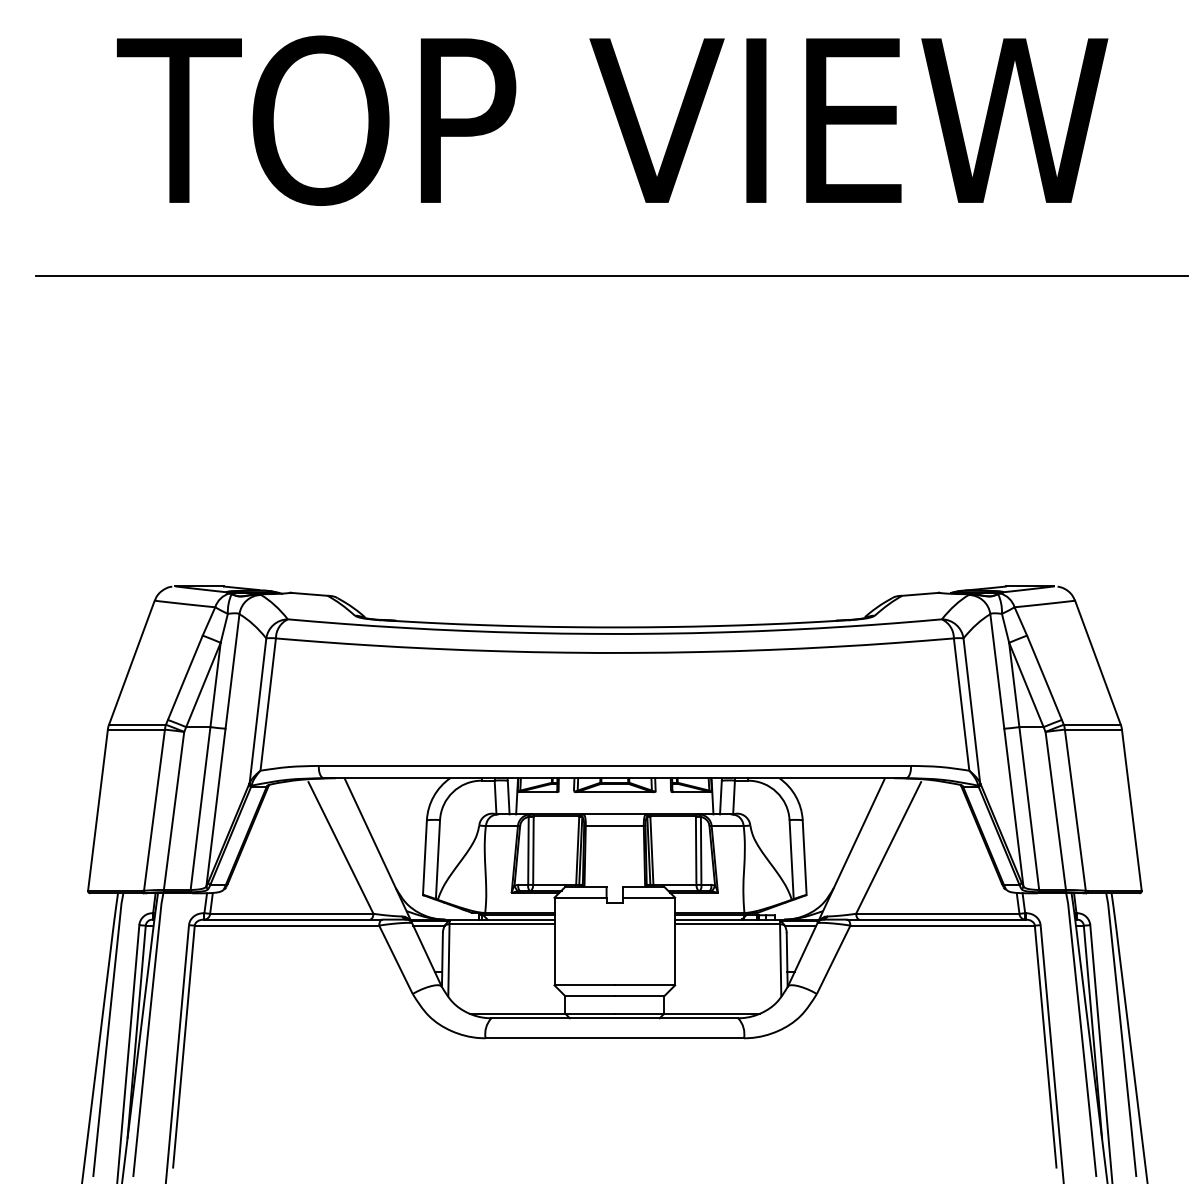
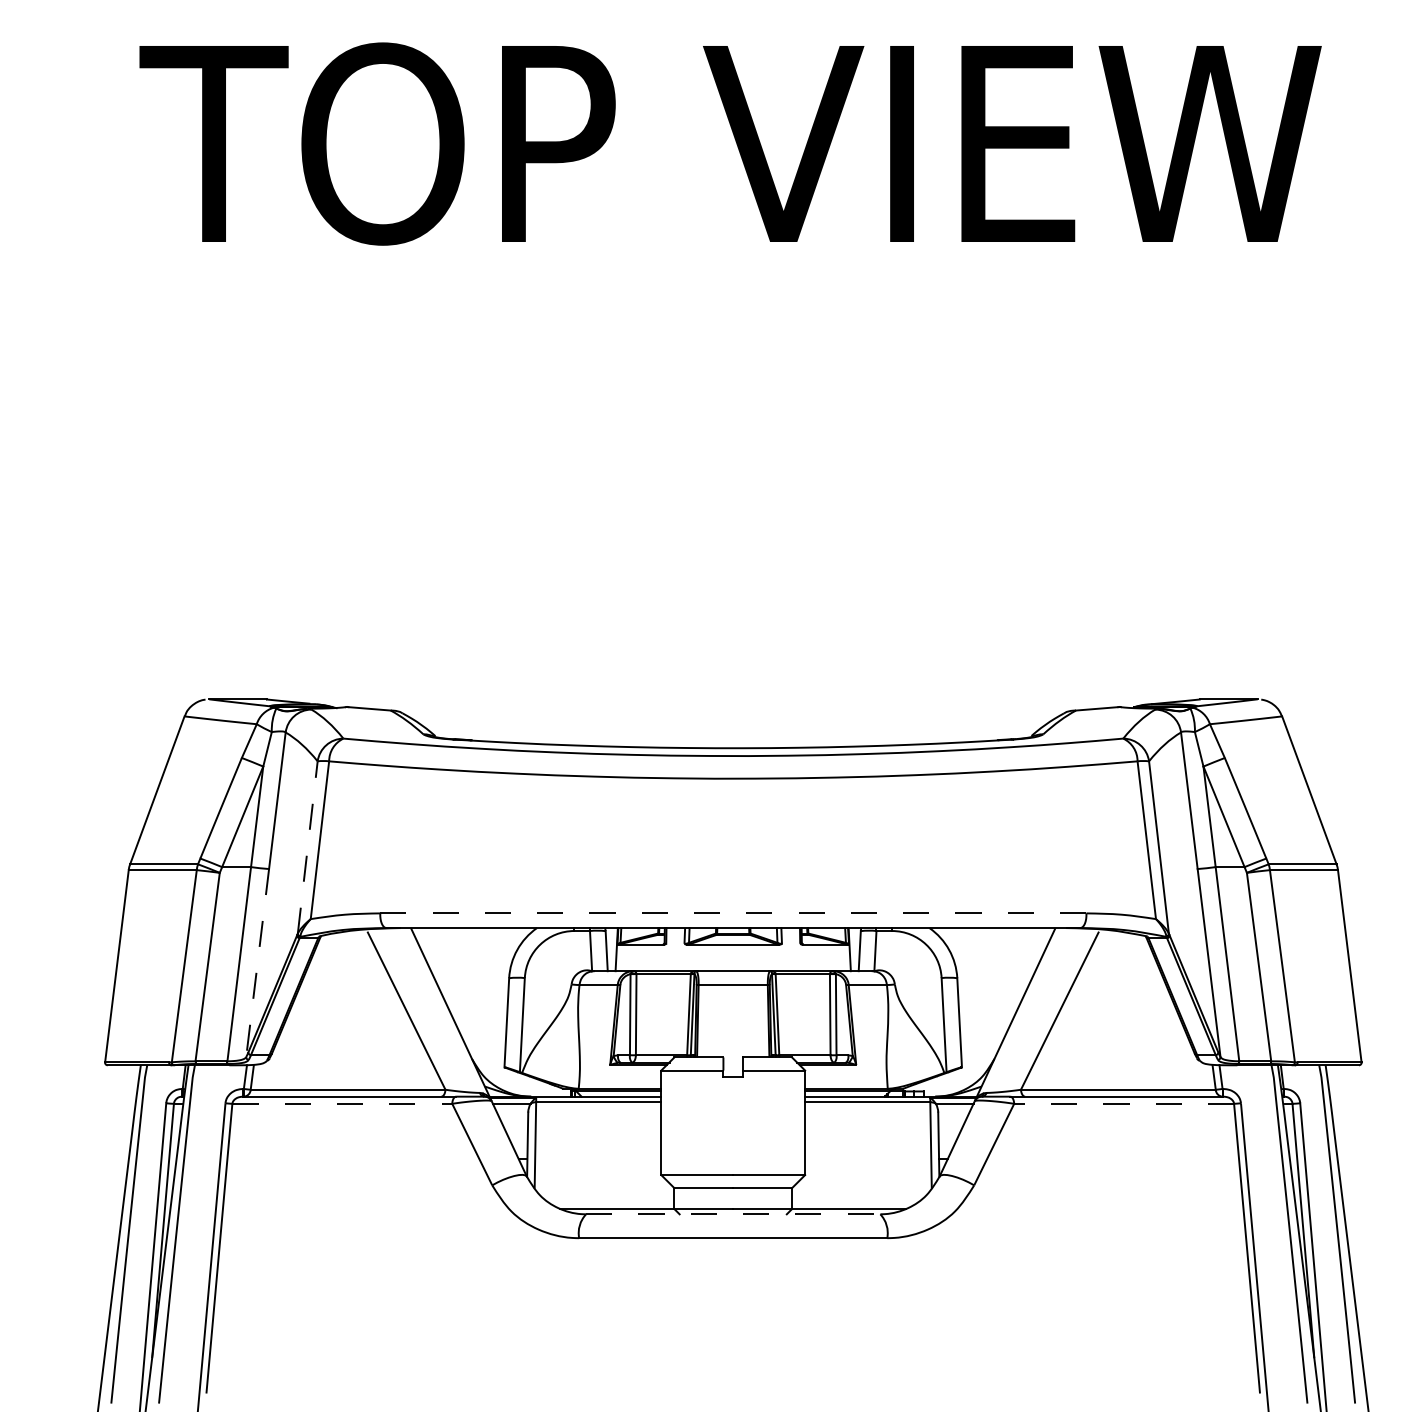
line: (611, 275) -> (729, 328), removed
line: (257, 710) -> (307, 847), solid -> dashed
line: (615, 766) -> (733, 913), solid -> dashed
line: (215, 807) -> (257, 963), solid -> dashed
line: (287, 925) -> (342, 1103), solid -> dashed
line: (942, 925) -> (1124, 1103), solid -> dashed
line: (615, 1018) -> (733, 1214), solid -> dashed

